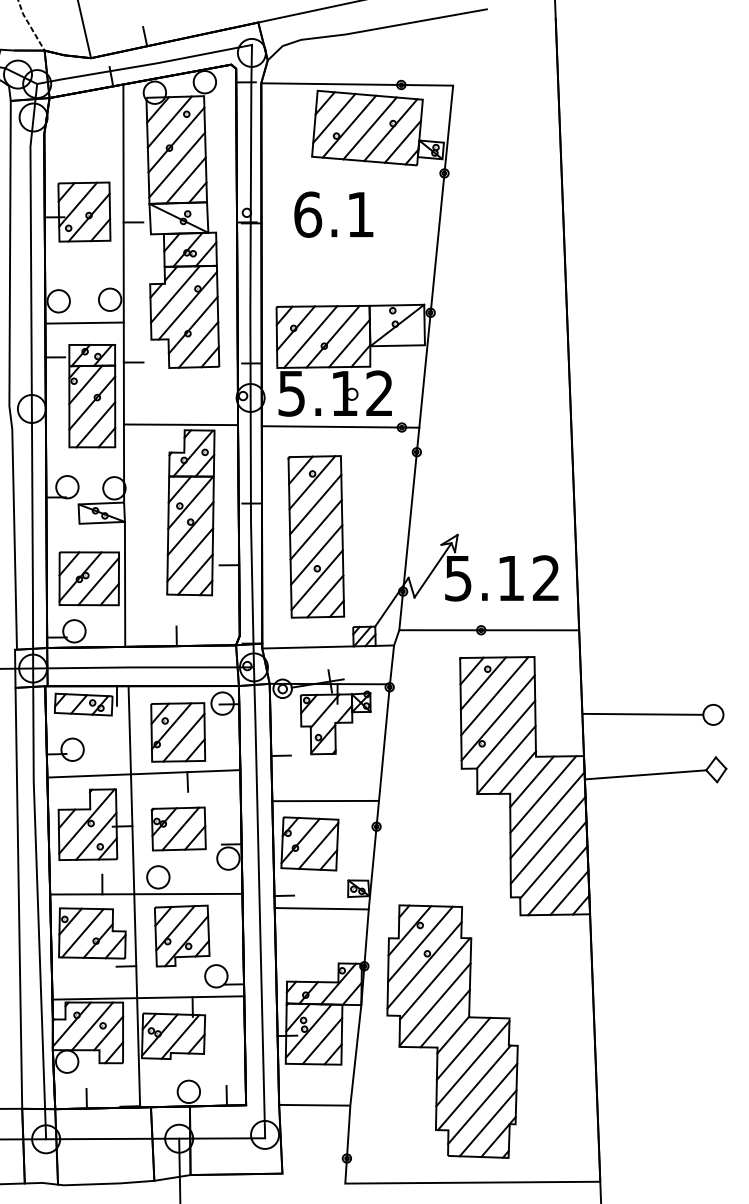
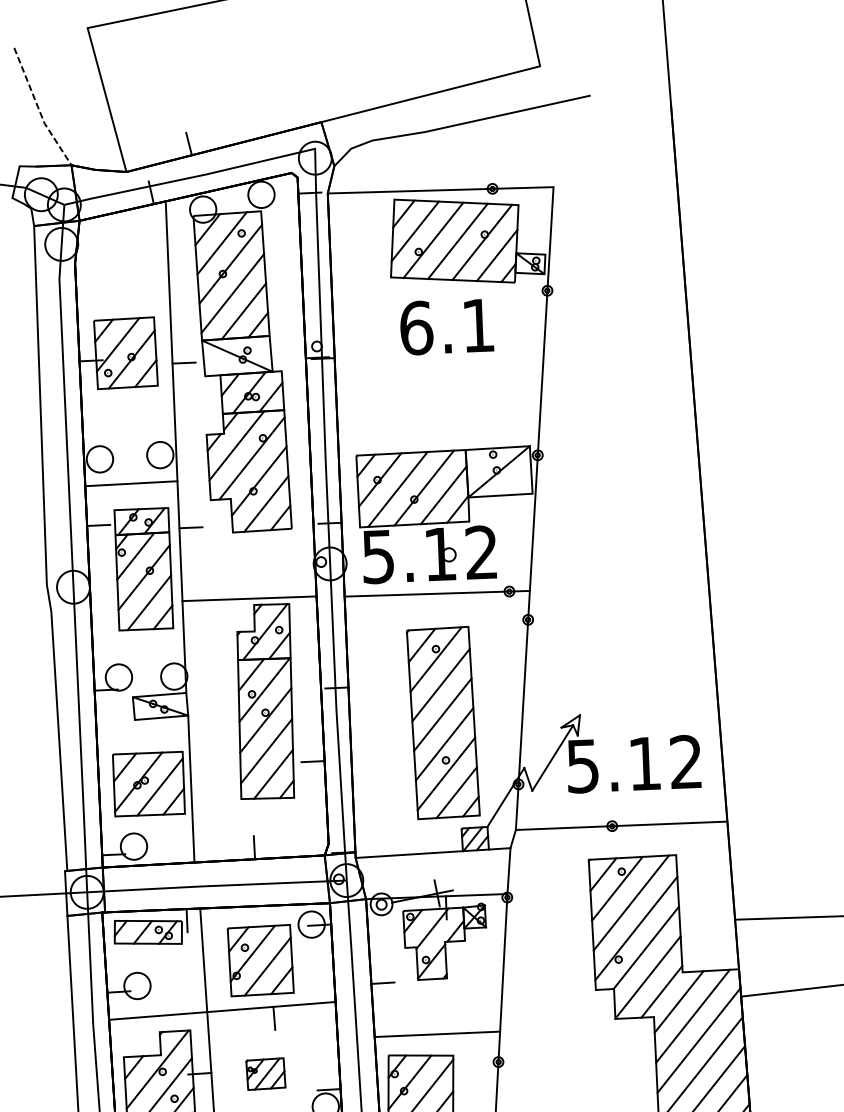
text: (333, 214) -> (446, 326), moved
part: (316, 536) -> (443, 722), moved
part: (178, 828) -> (265, 1073), size x0.6

